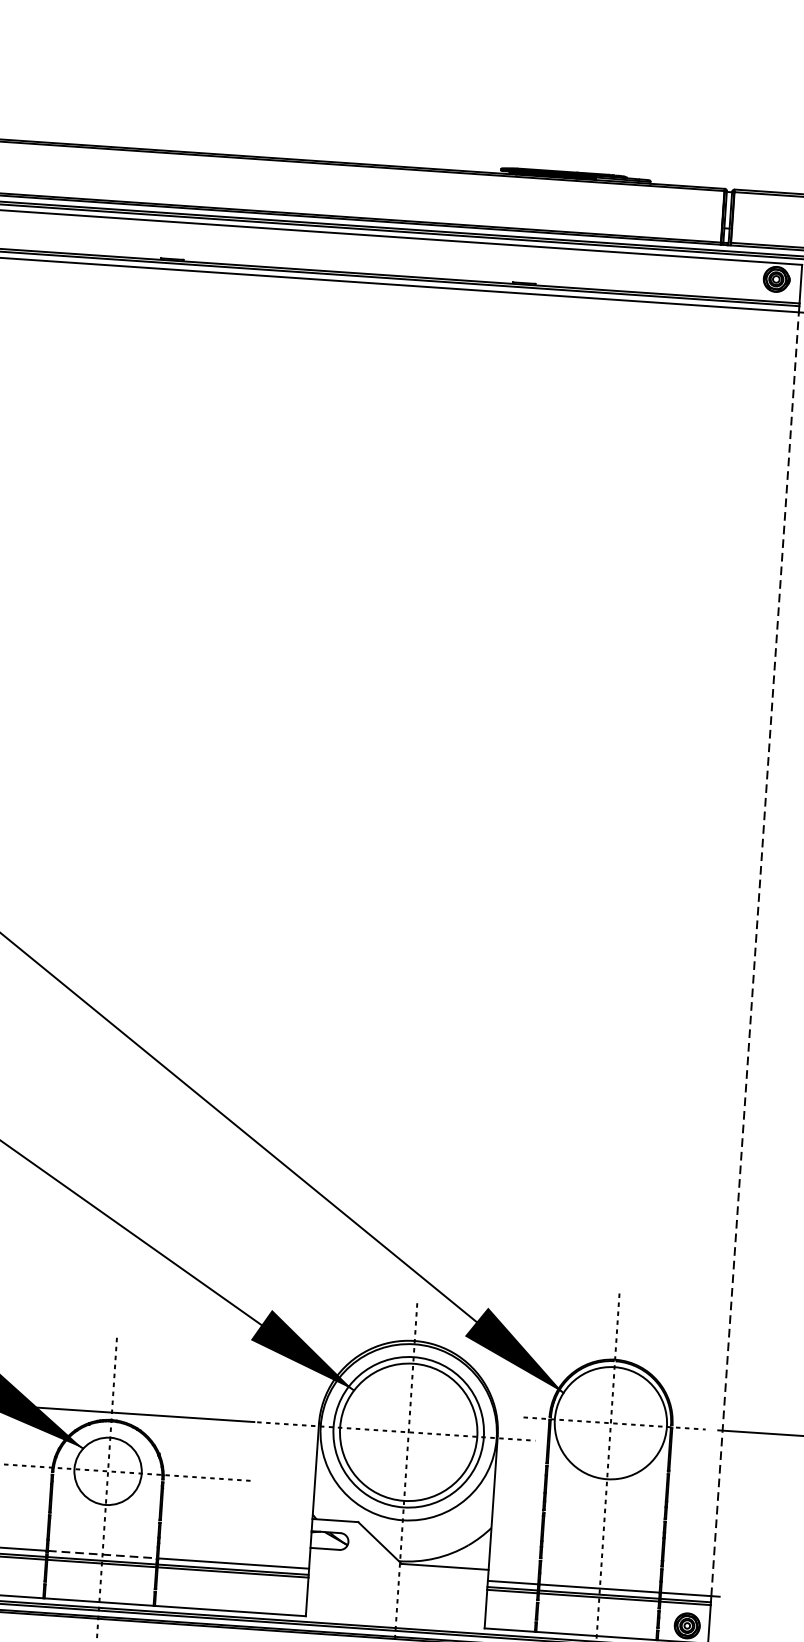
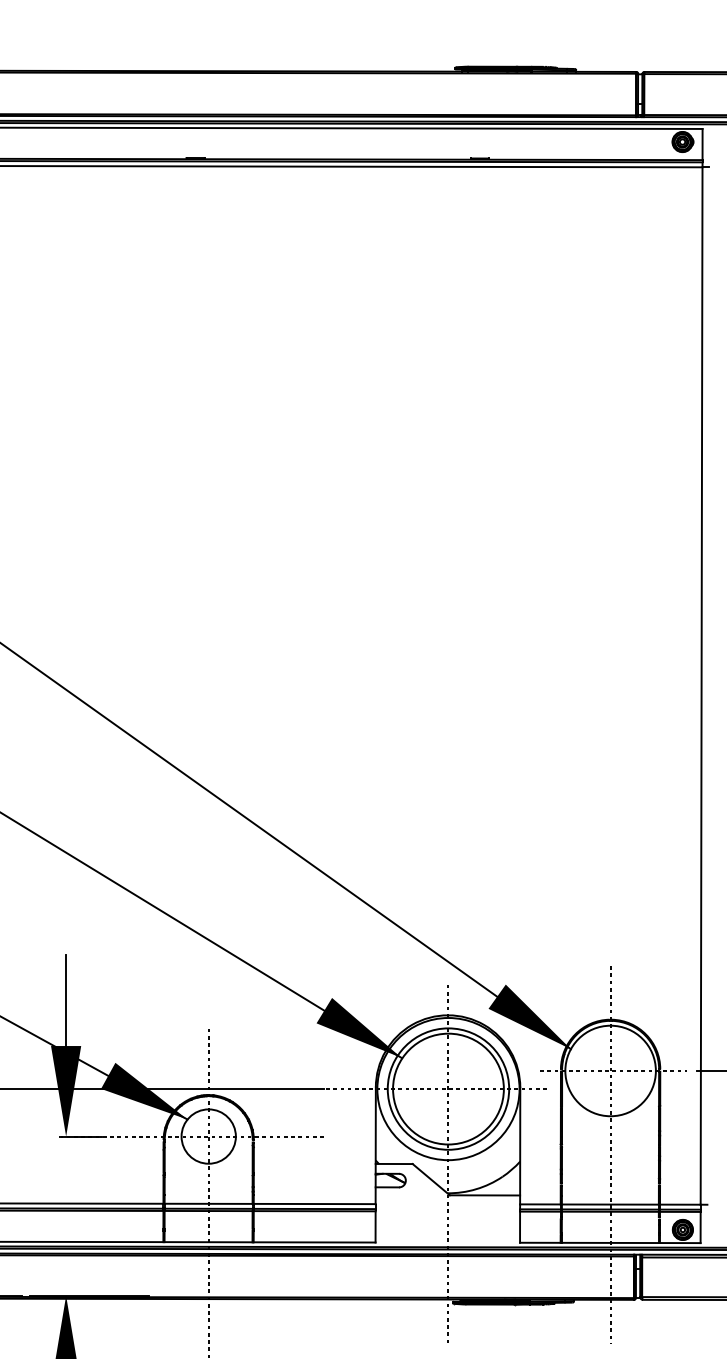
line: (754, 954) -> (701, 686), dashed -> solid
line: (102, 1554) -> (208, 1203), dashed -> solid

